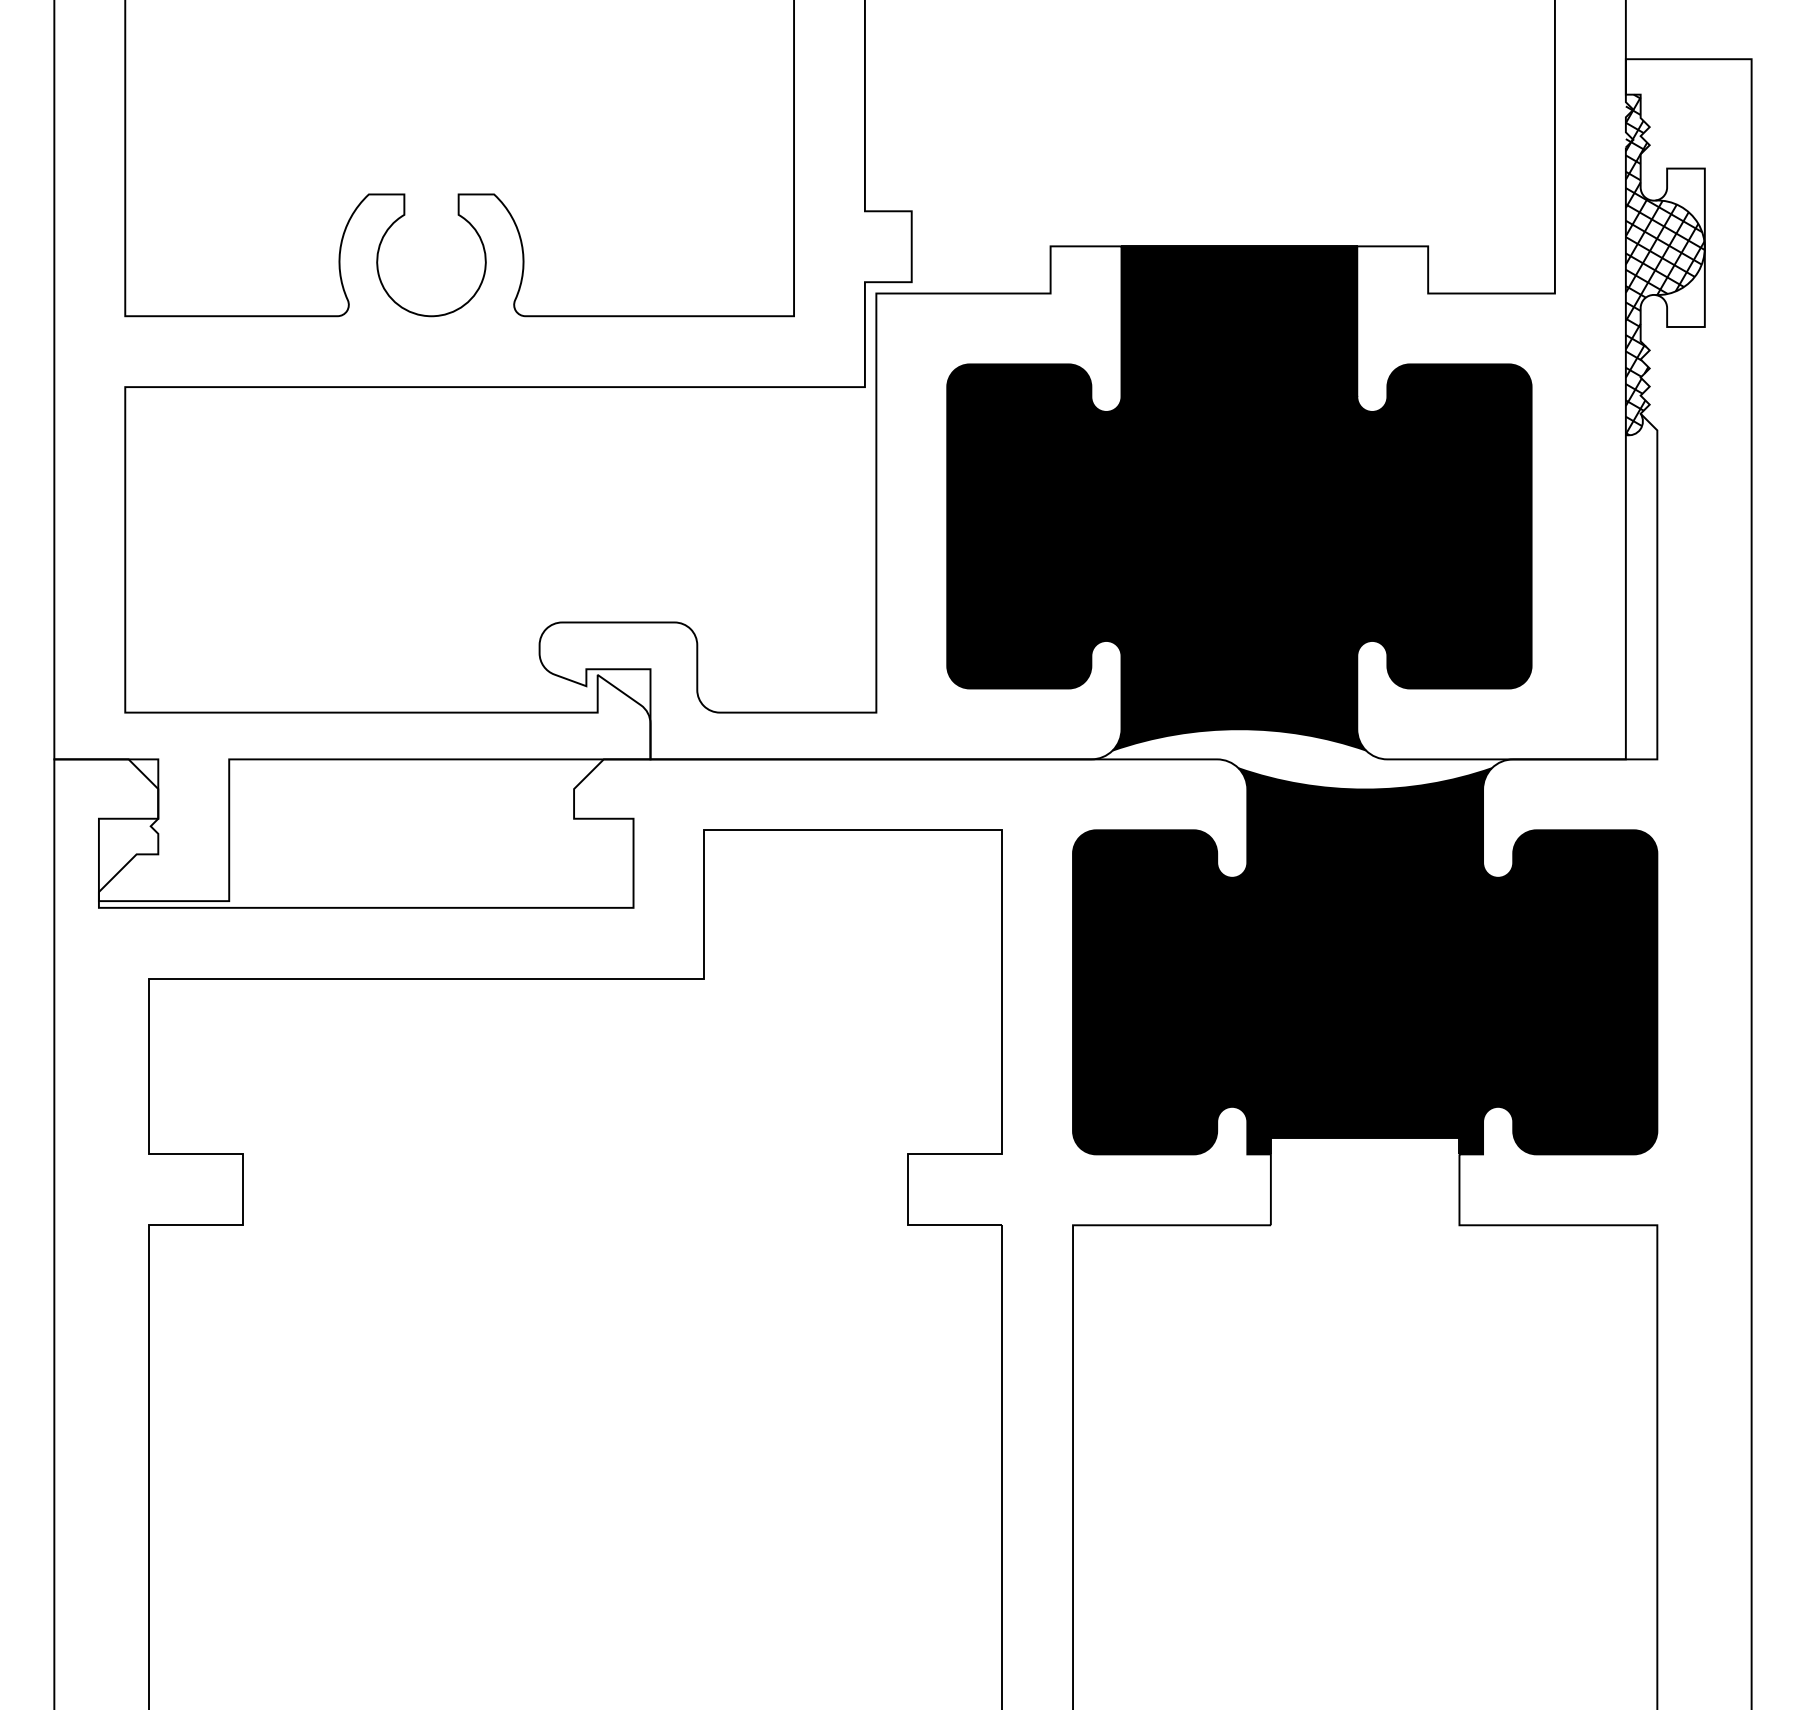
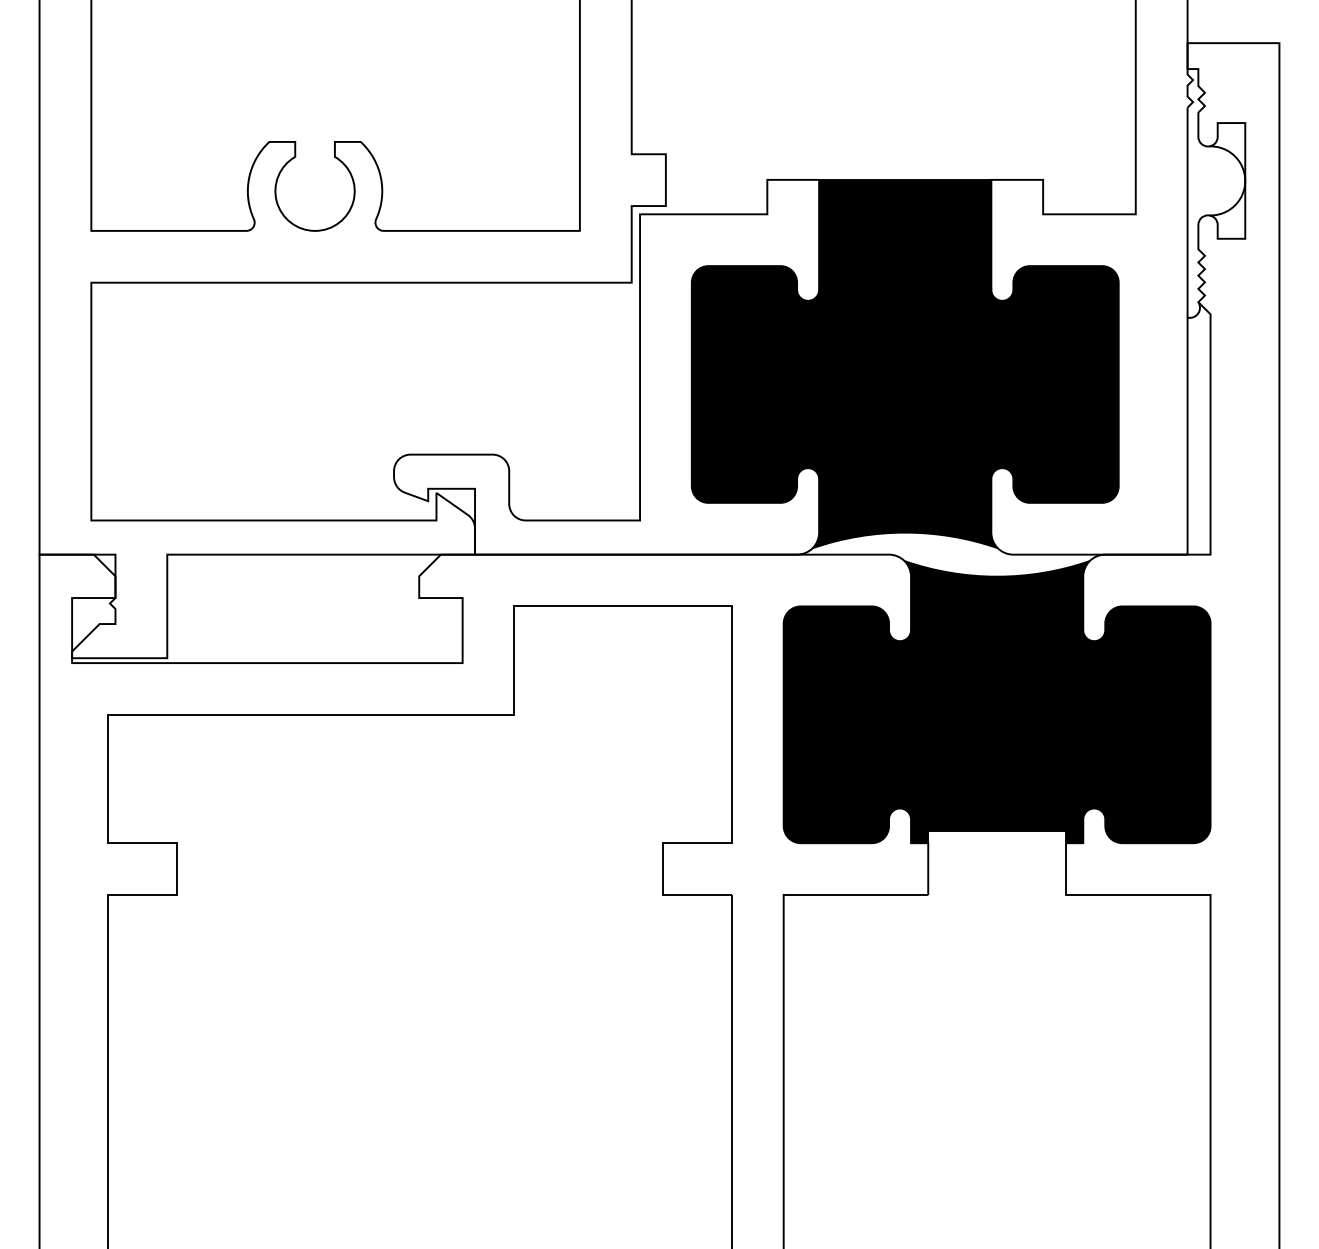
hatch: (1665, 265) -> (1216, 193), removed

